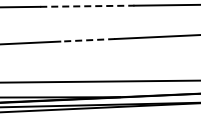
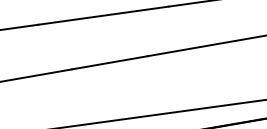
line: (87, 6) -> (103, 16), dashed -> solid
line: (87, 40) -> (109, 63), dashed -> solid

